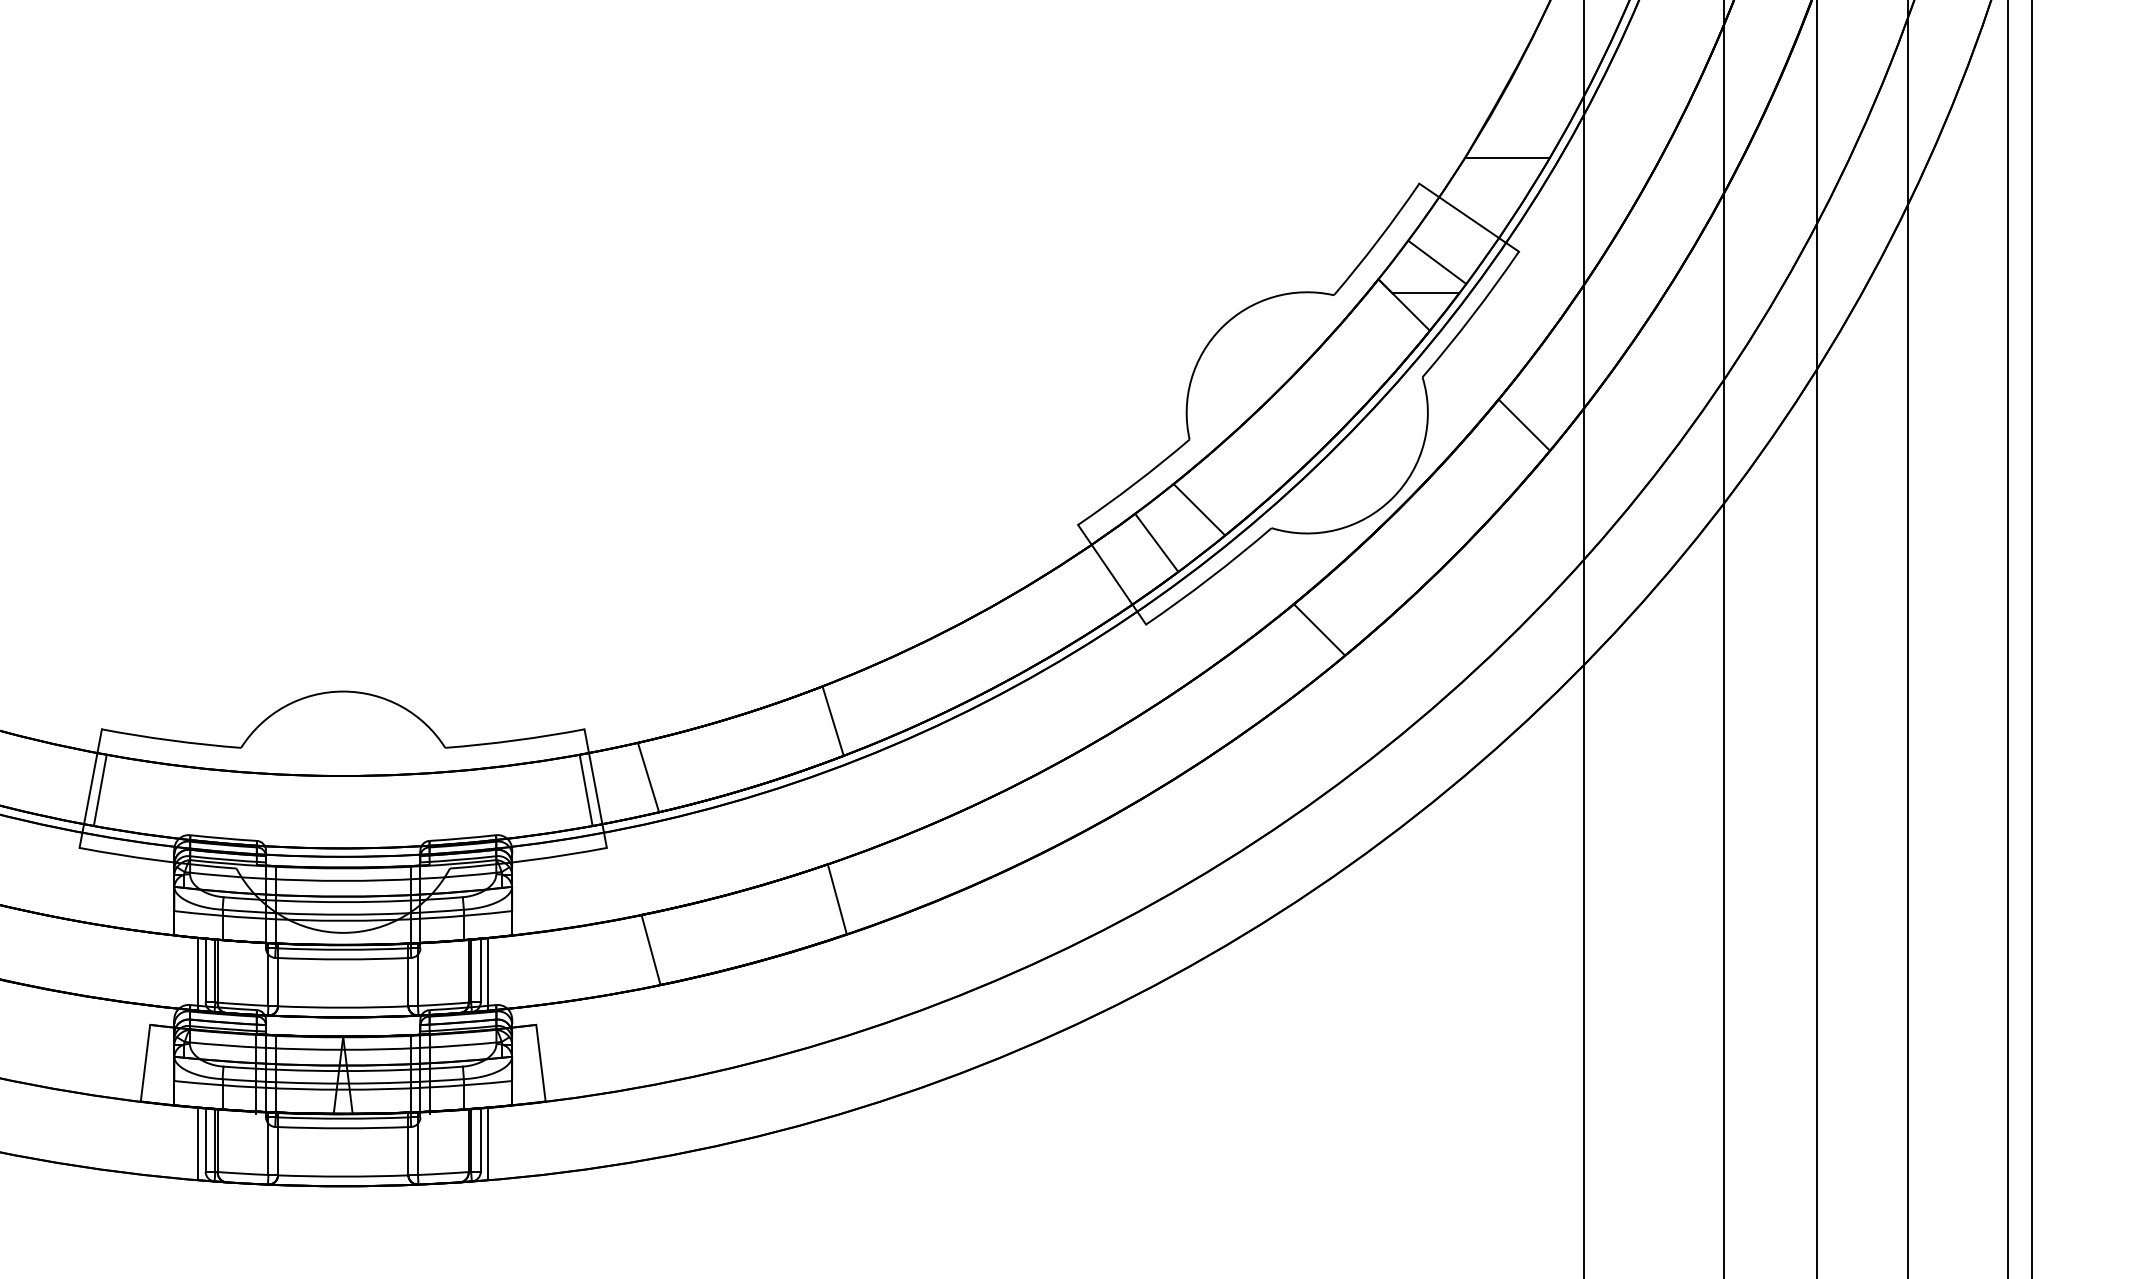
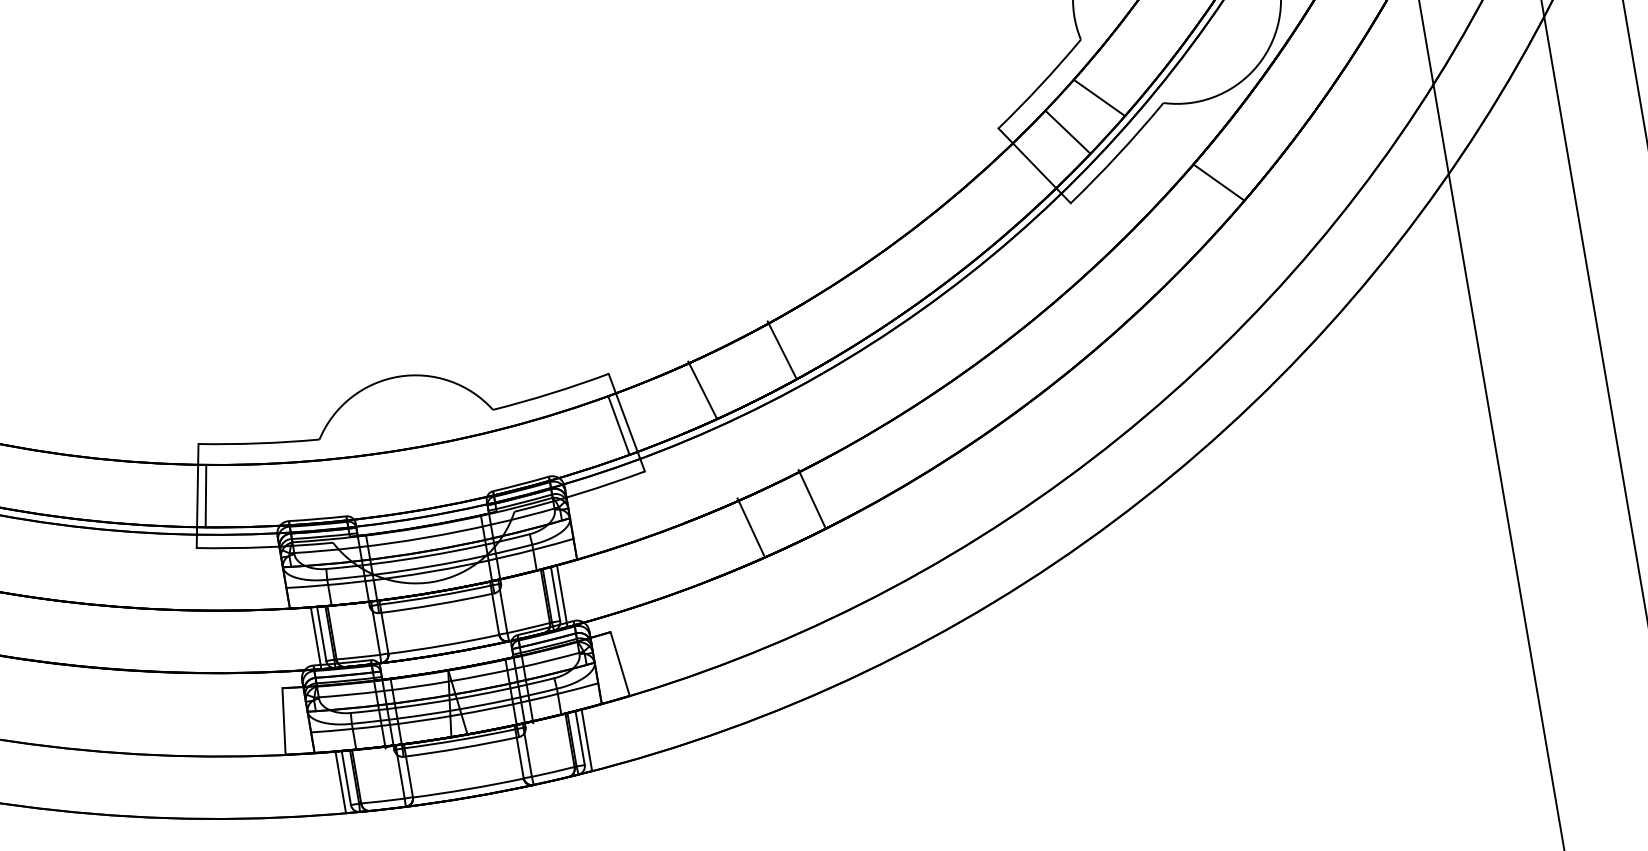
line: (832, 720) -> (781, 348), moved
line: (648, 777) -> (702, 389), moved
line: (836, 899) -> (811, 498), moved
line: (650, 949) -> (750, 526), moved

